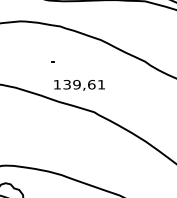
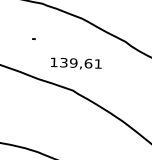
text: (79, 85) -> (76, 63), moved

